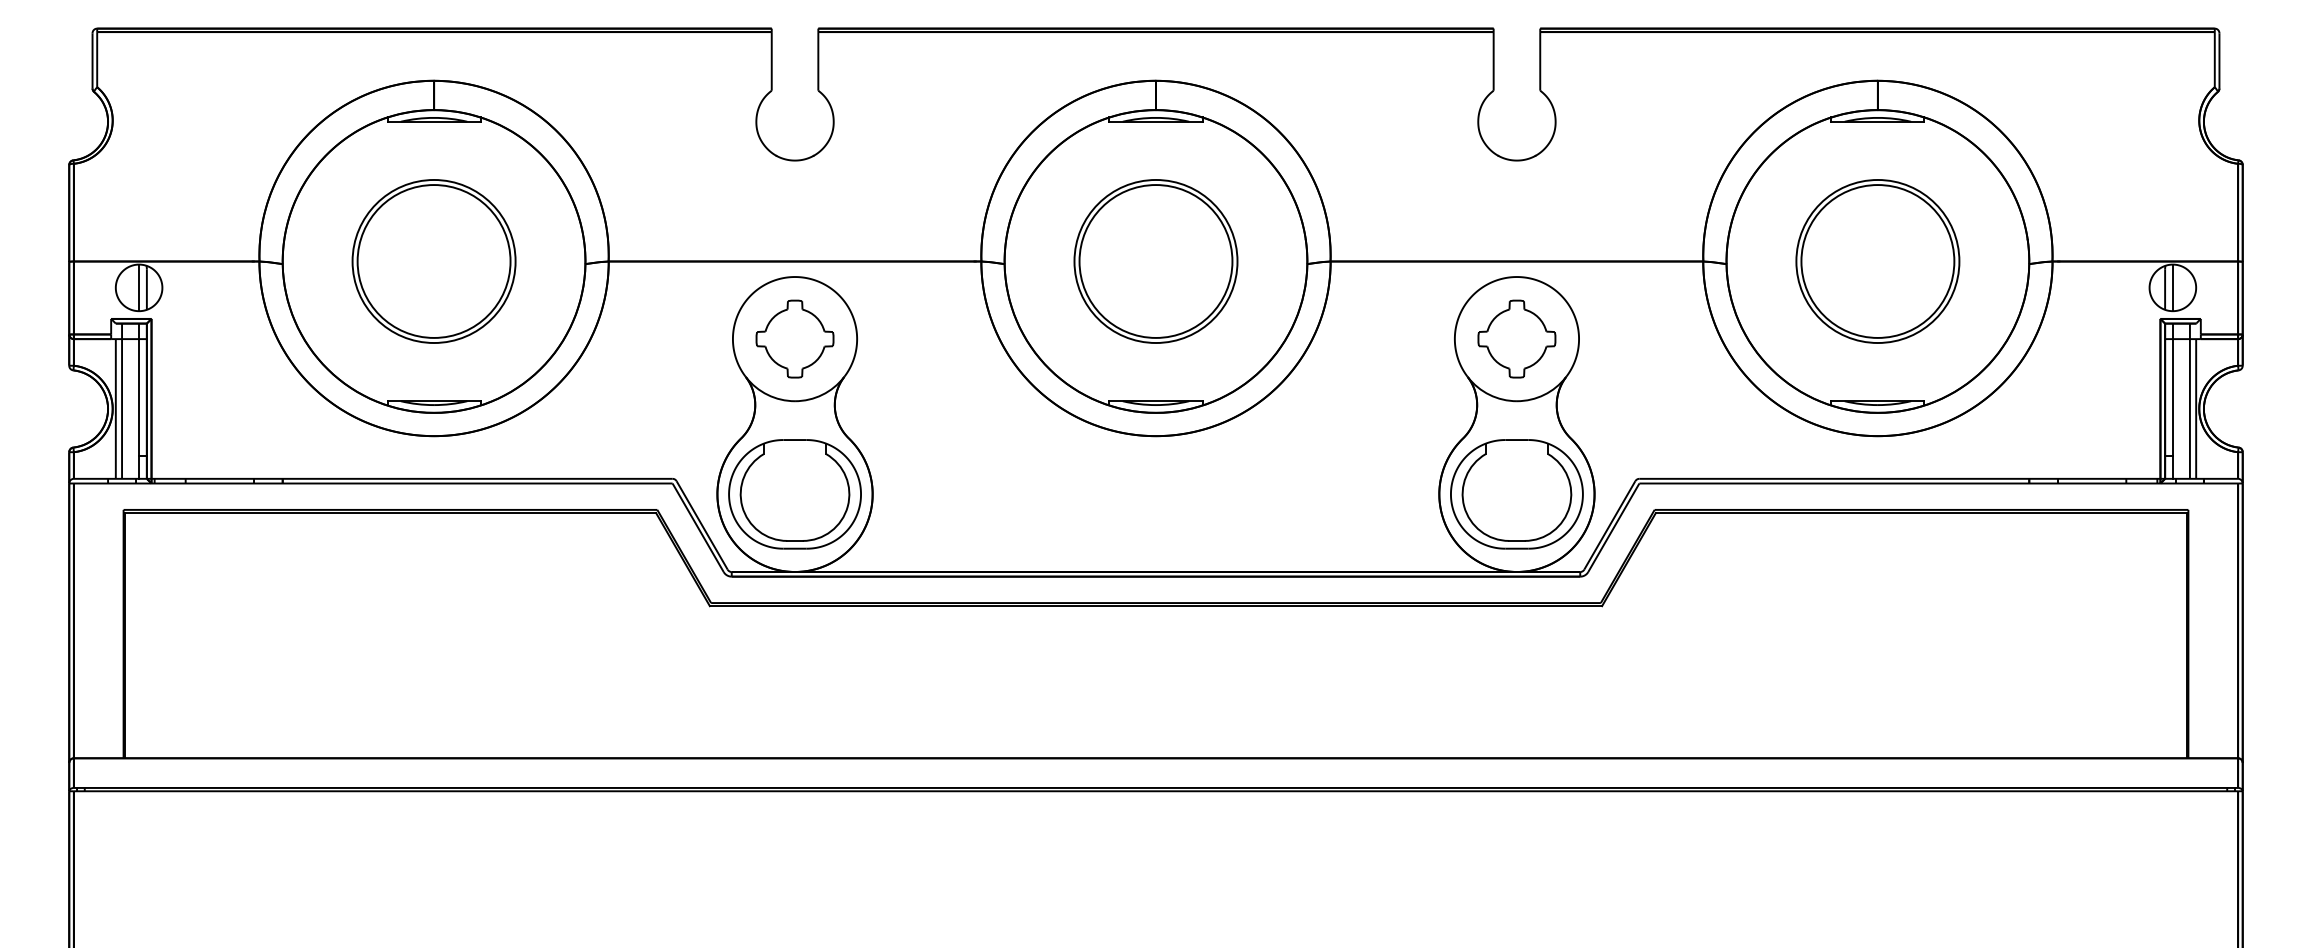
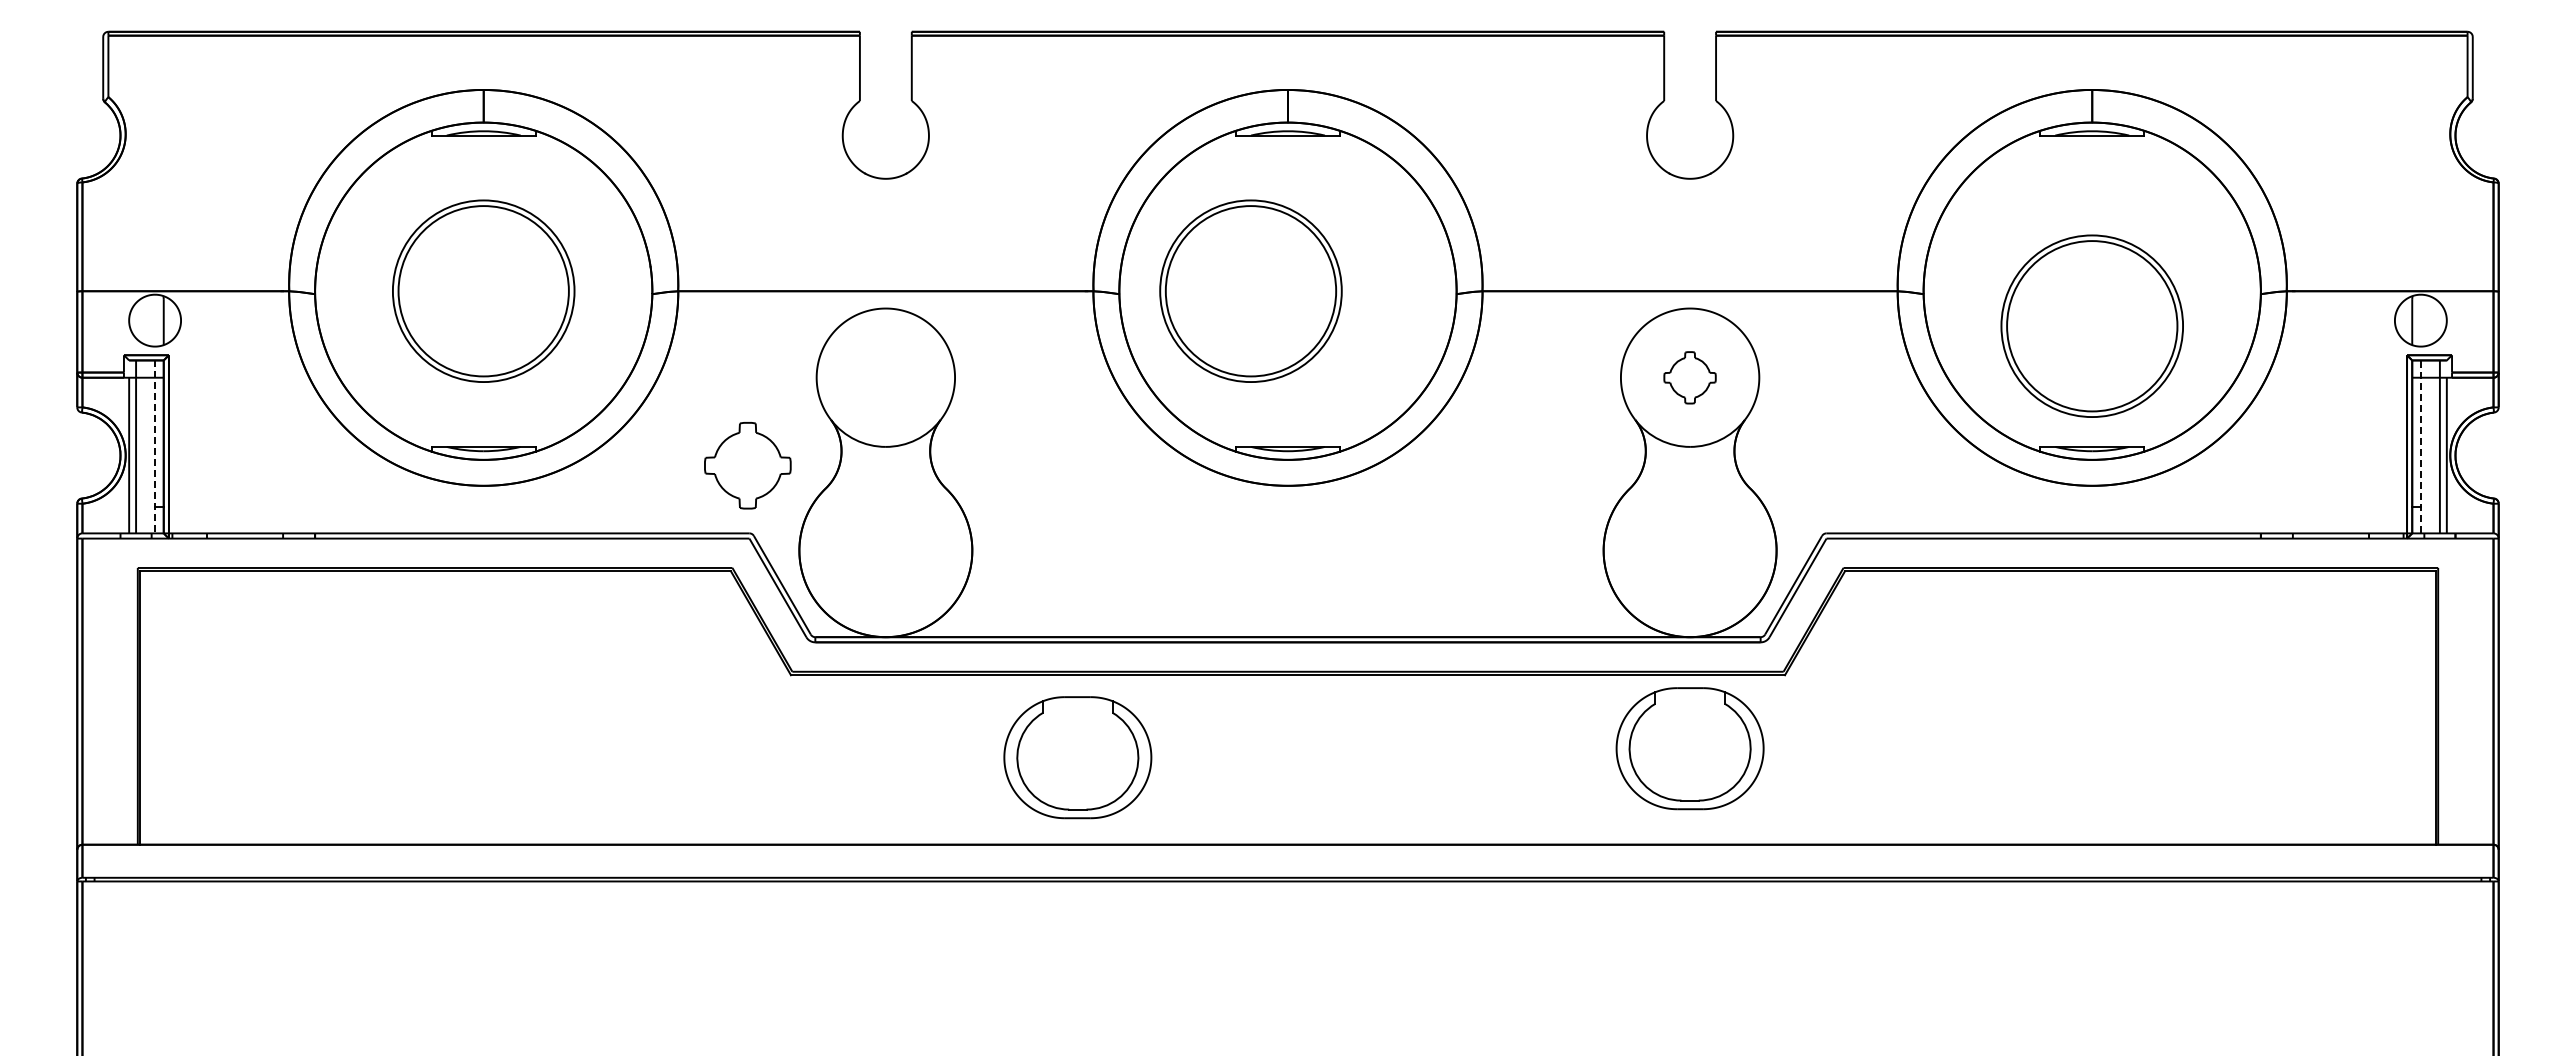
part: (1155, 260) -> (1250, 290), moved
part: (1877, 260) -> (2091, 325), moved
line: (139, 287) -> (155, 320), removed
line: (2172, 287) -> (2420, 320), removed
part: (794, 338) -> (747, 465), moved
part: (1516, 338) -> (1689, 377), size x0.6
line: (2172, 400) -> (2420, 446), solid -> dashed
line: (139, 401) -> (155, 447), solid -> dashed
part: (794, 494) -> (1077, 757), moved
part: (1516, 494) -> (1689, 748), moved

